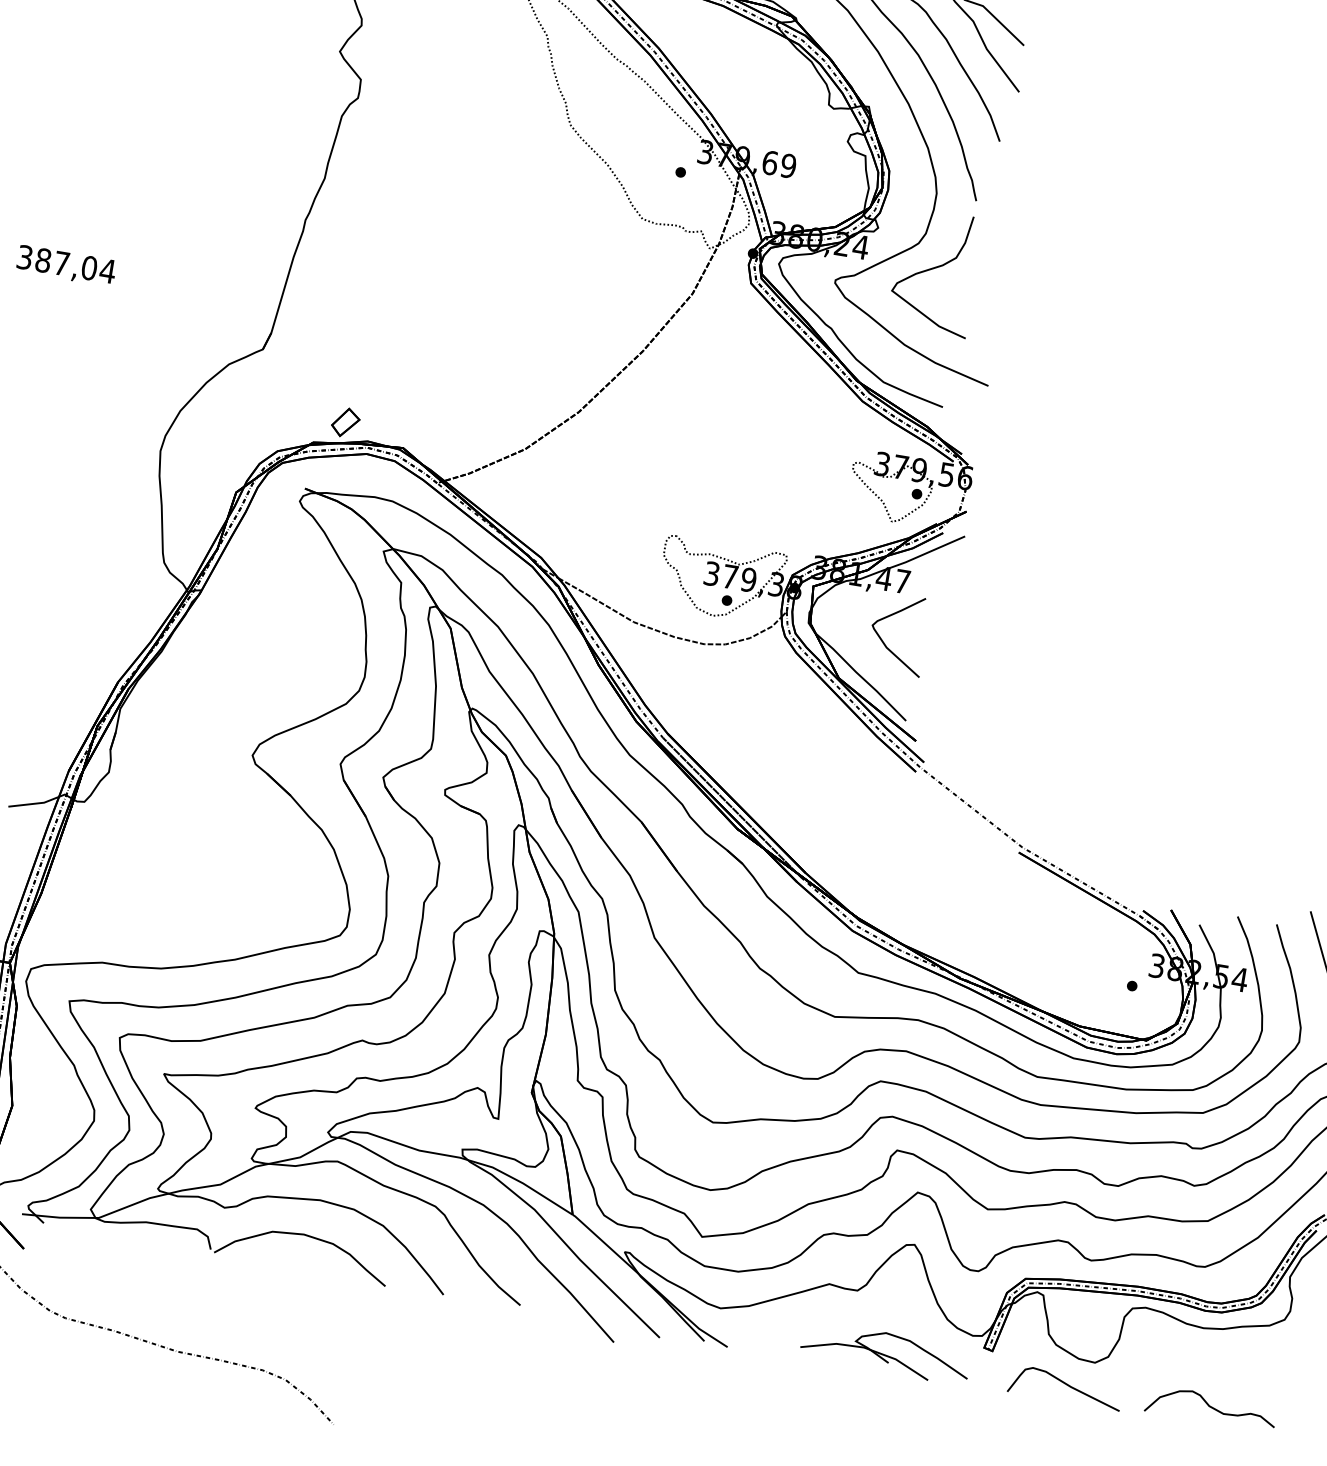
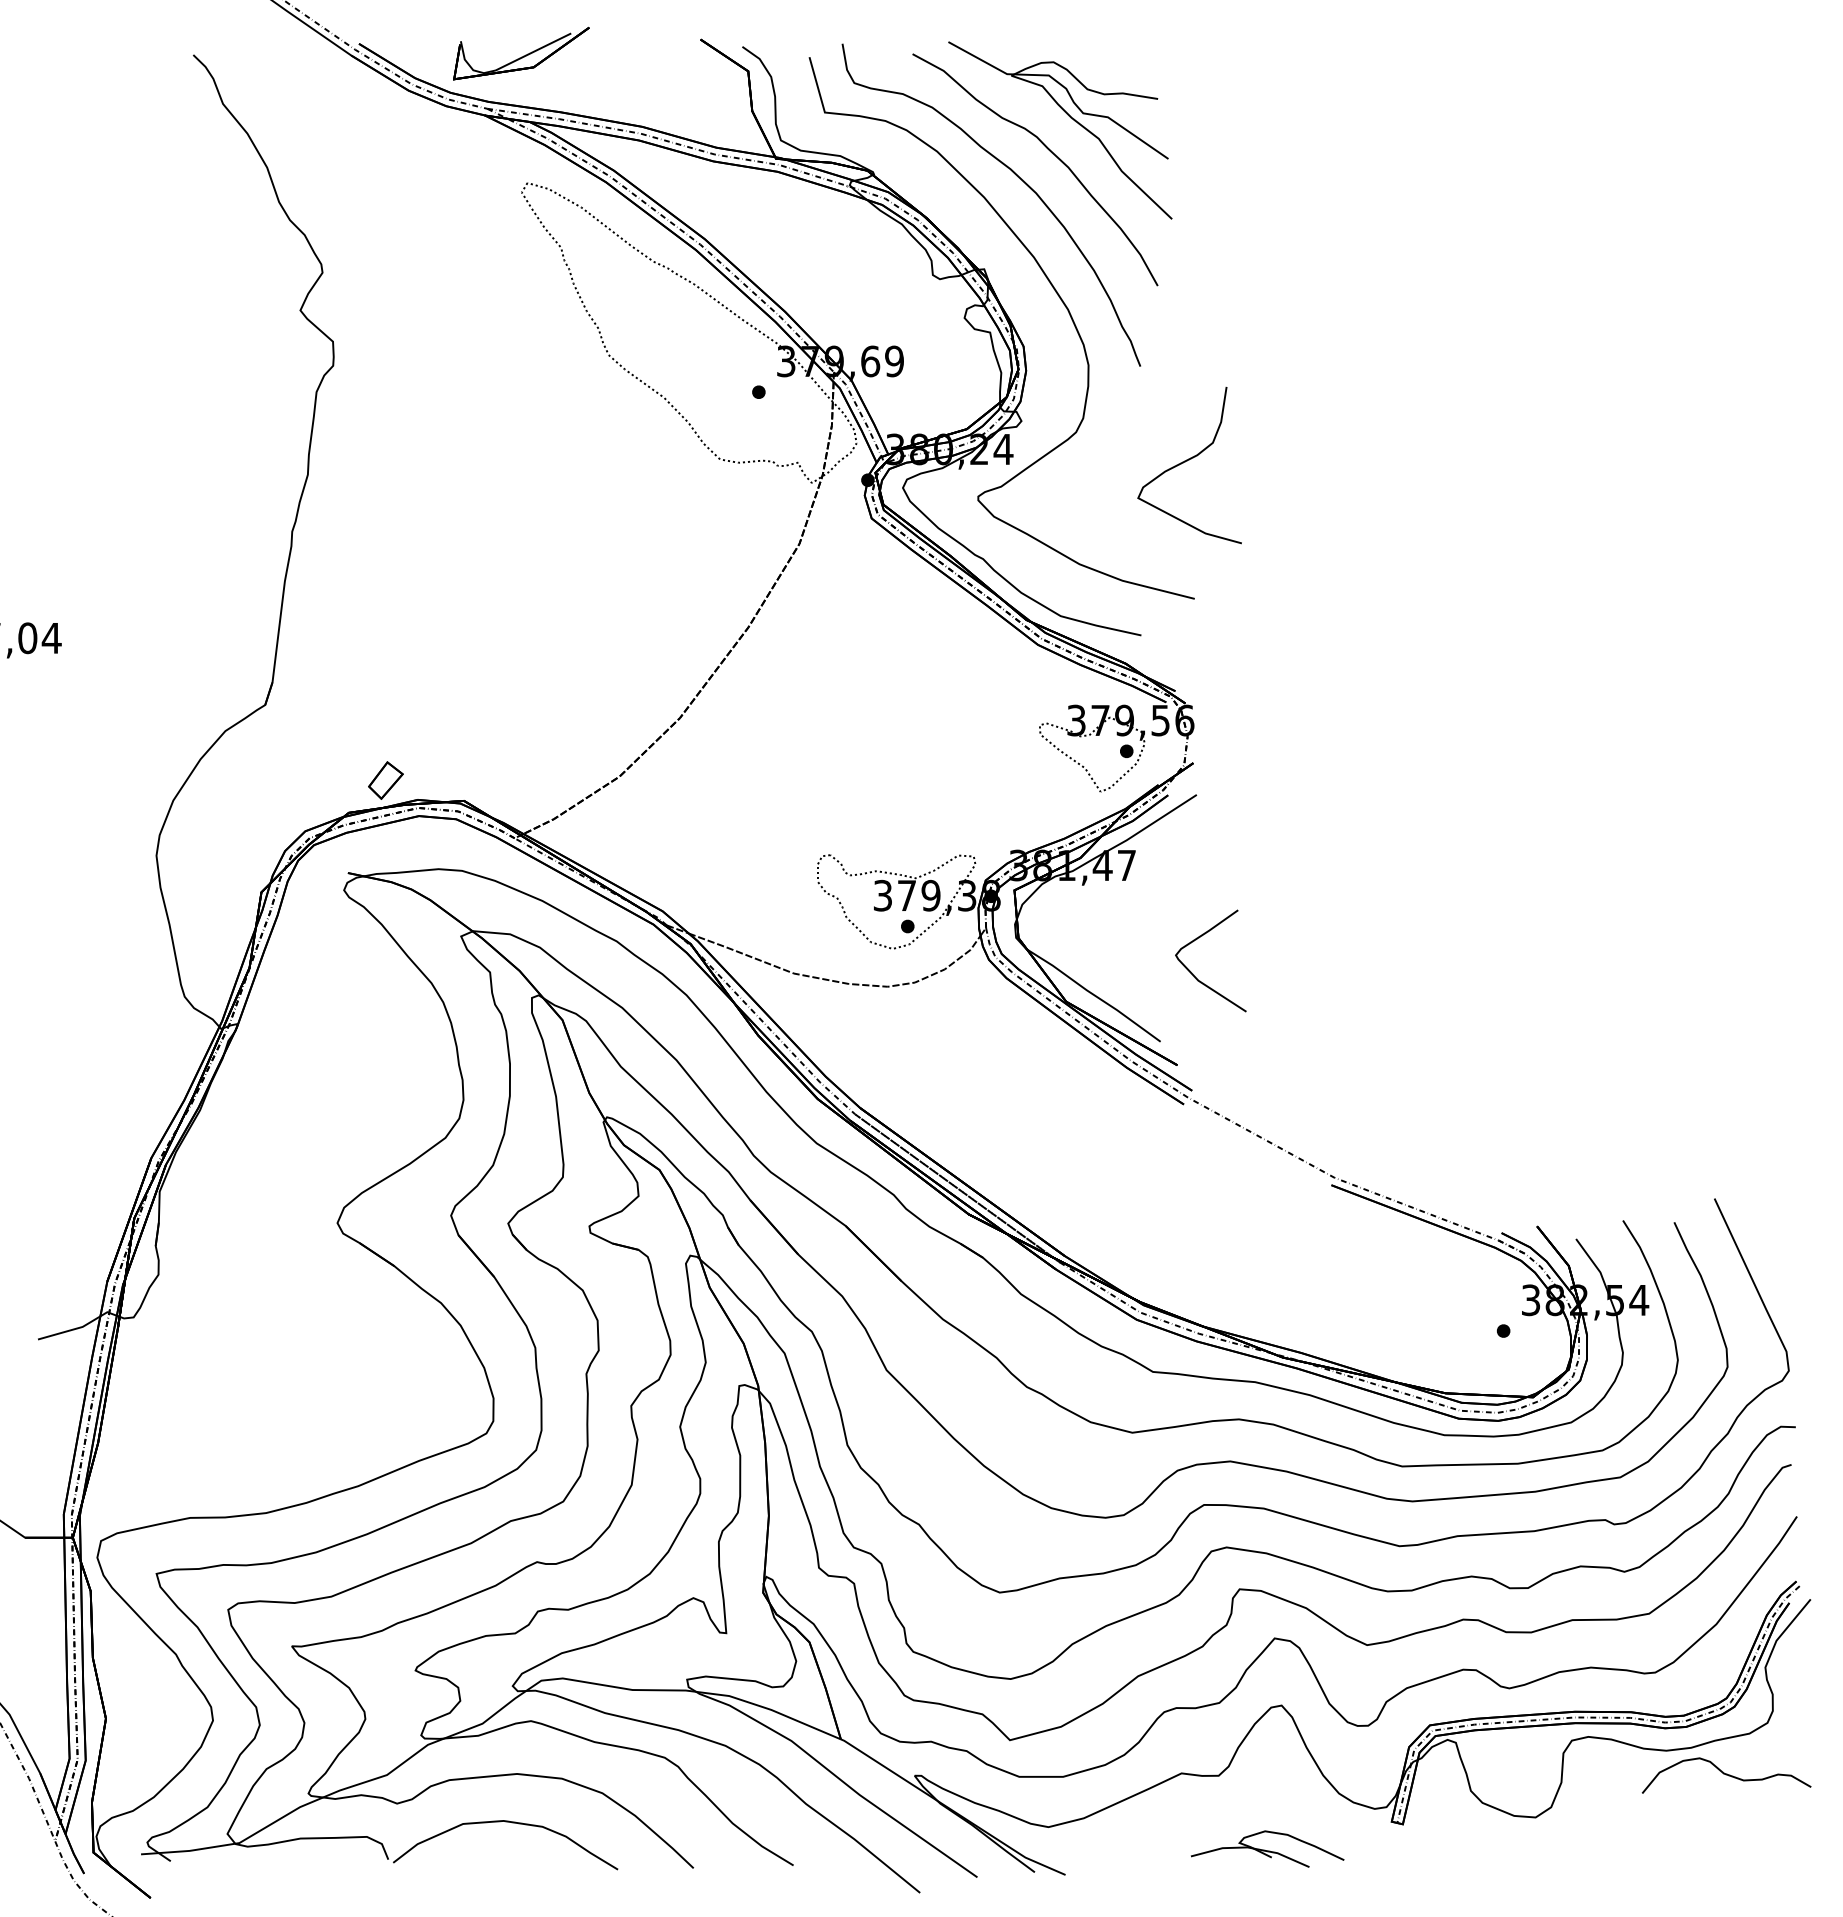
curve: (934, 268) -> (1187, 461), moved
curve: (883, 640) -> (1192, 972), moved
part: (885, 1352) -> (1267, 1848), size x0.7
curve: (1067, 1385) -> (1505, 1852), removed
curve: (1211, 1407) -> (1726, 1775), moved

